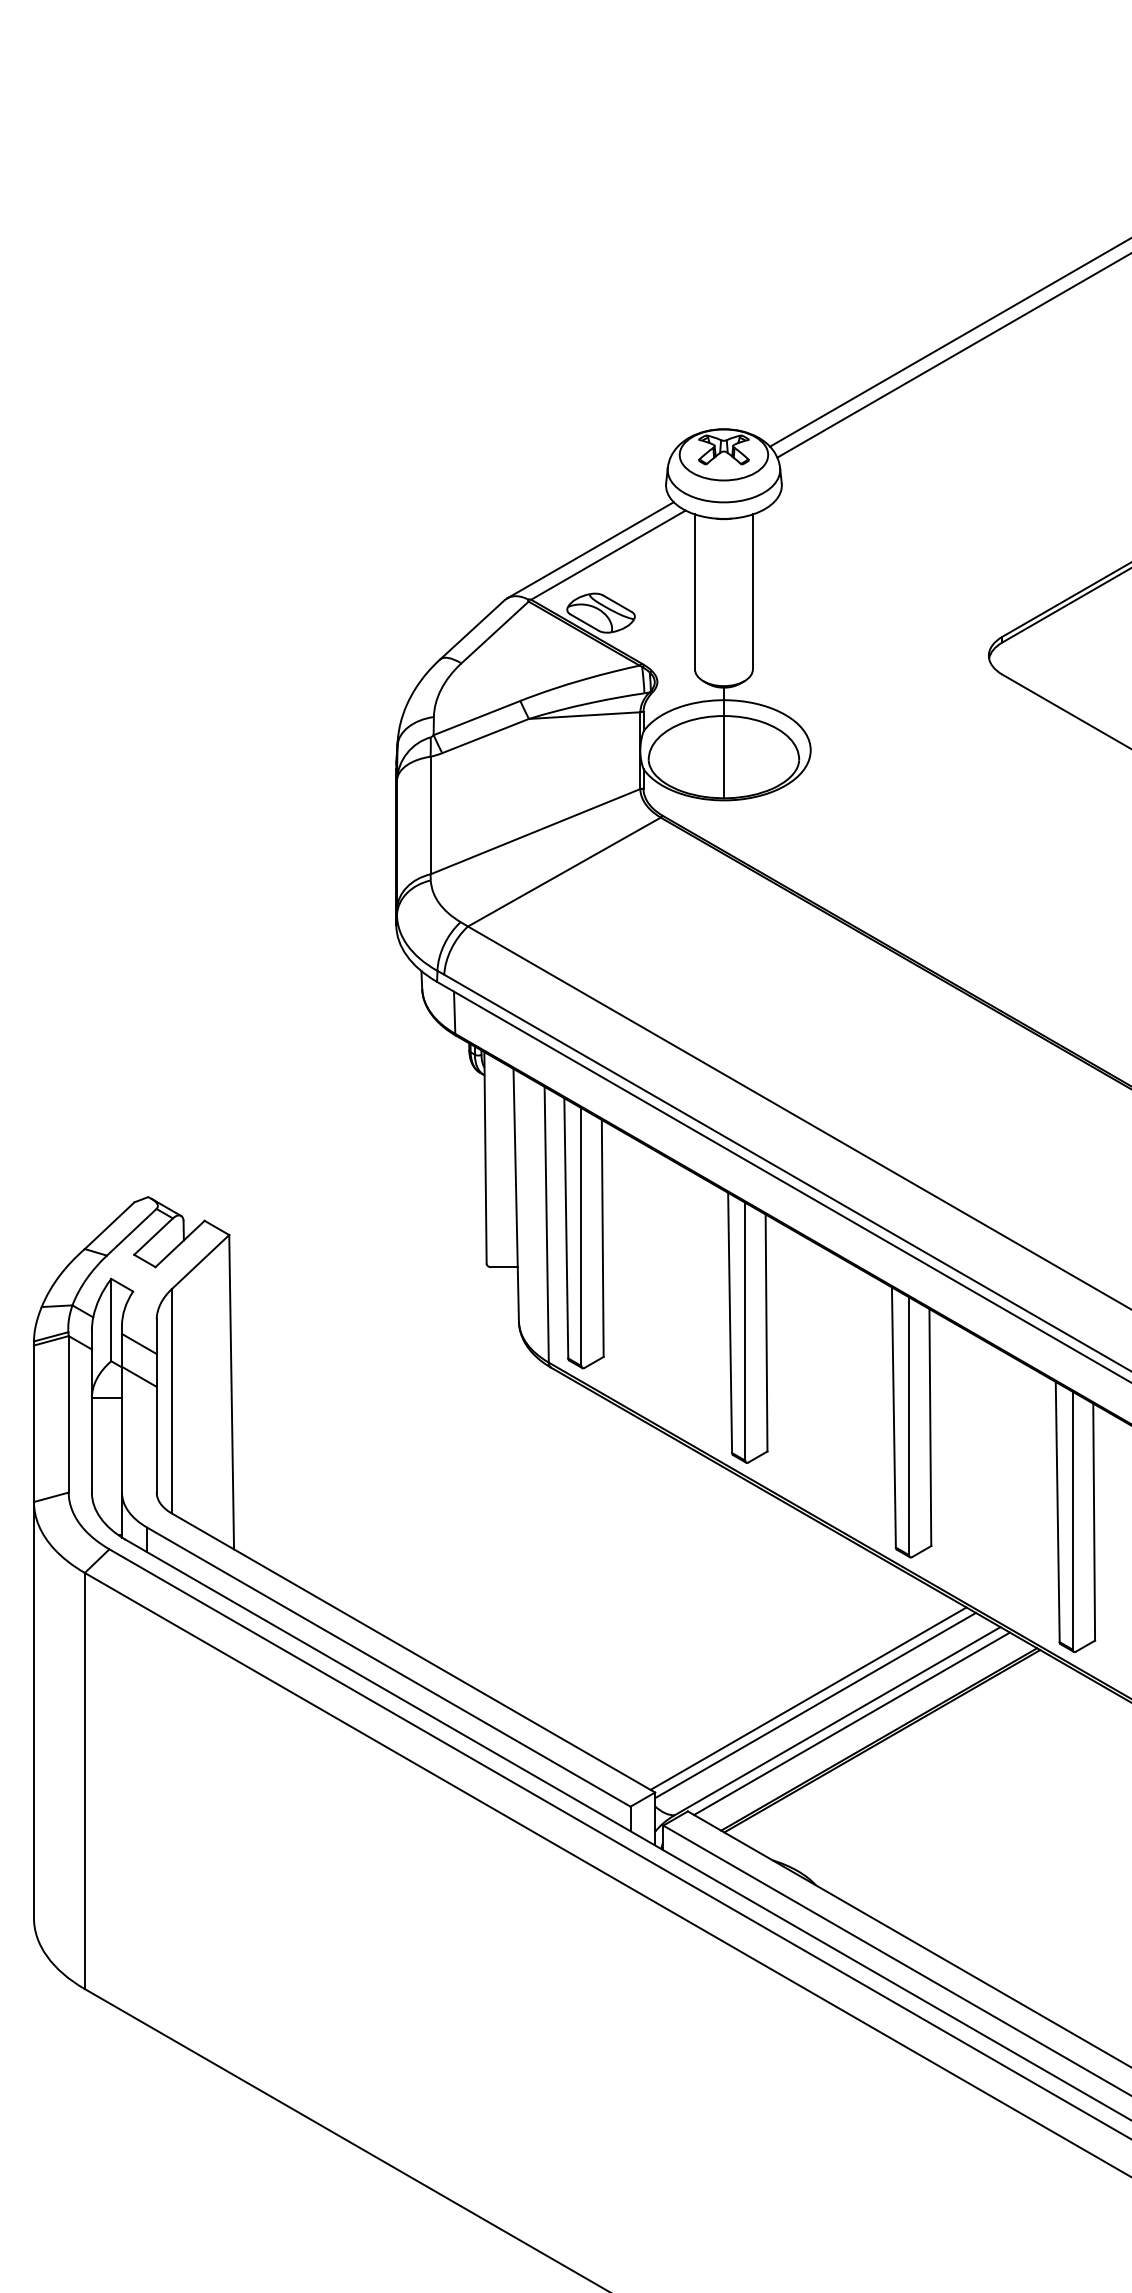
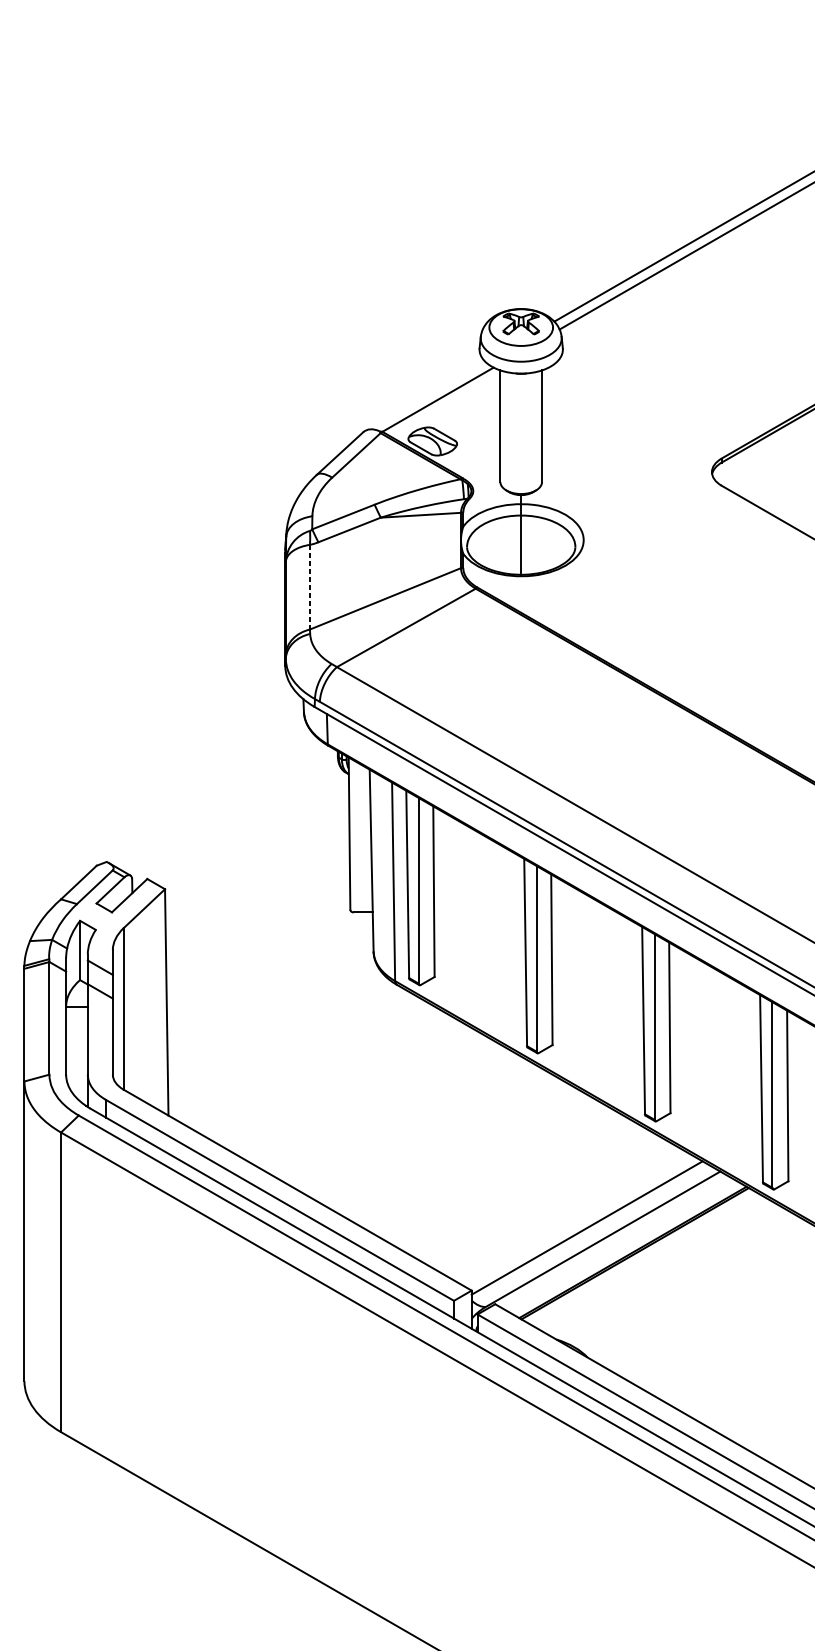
line: (590, 550) -> (425, 396), removed
line: (430, 815) -> (309, 587), solid -> dashed
line: (808, 1698) -> (582, 1222), removed
line: (851, 1723) -> (613, 1240), removed

